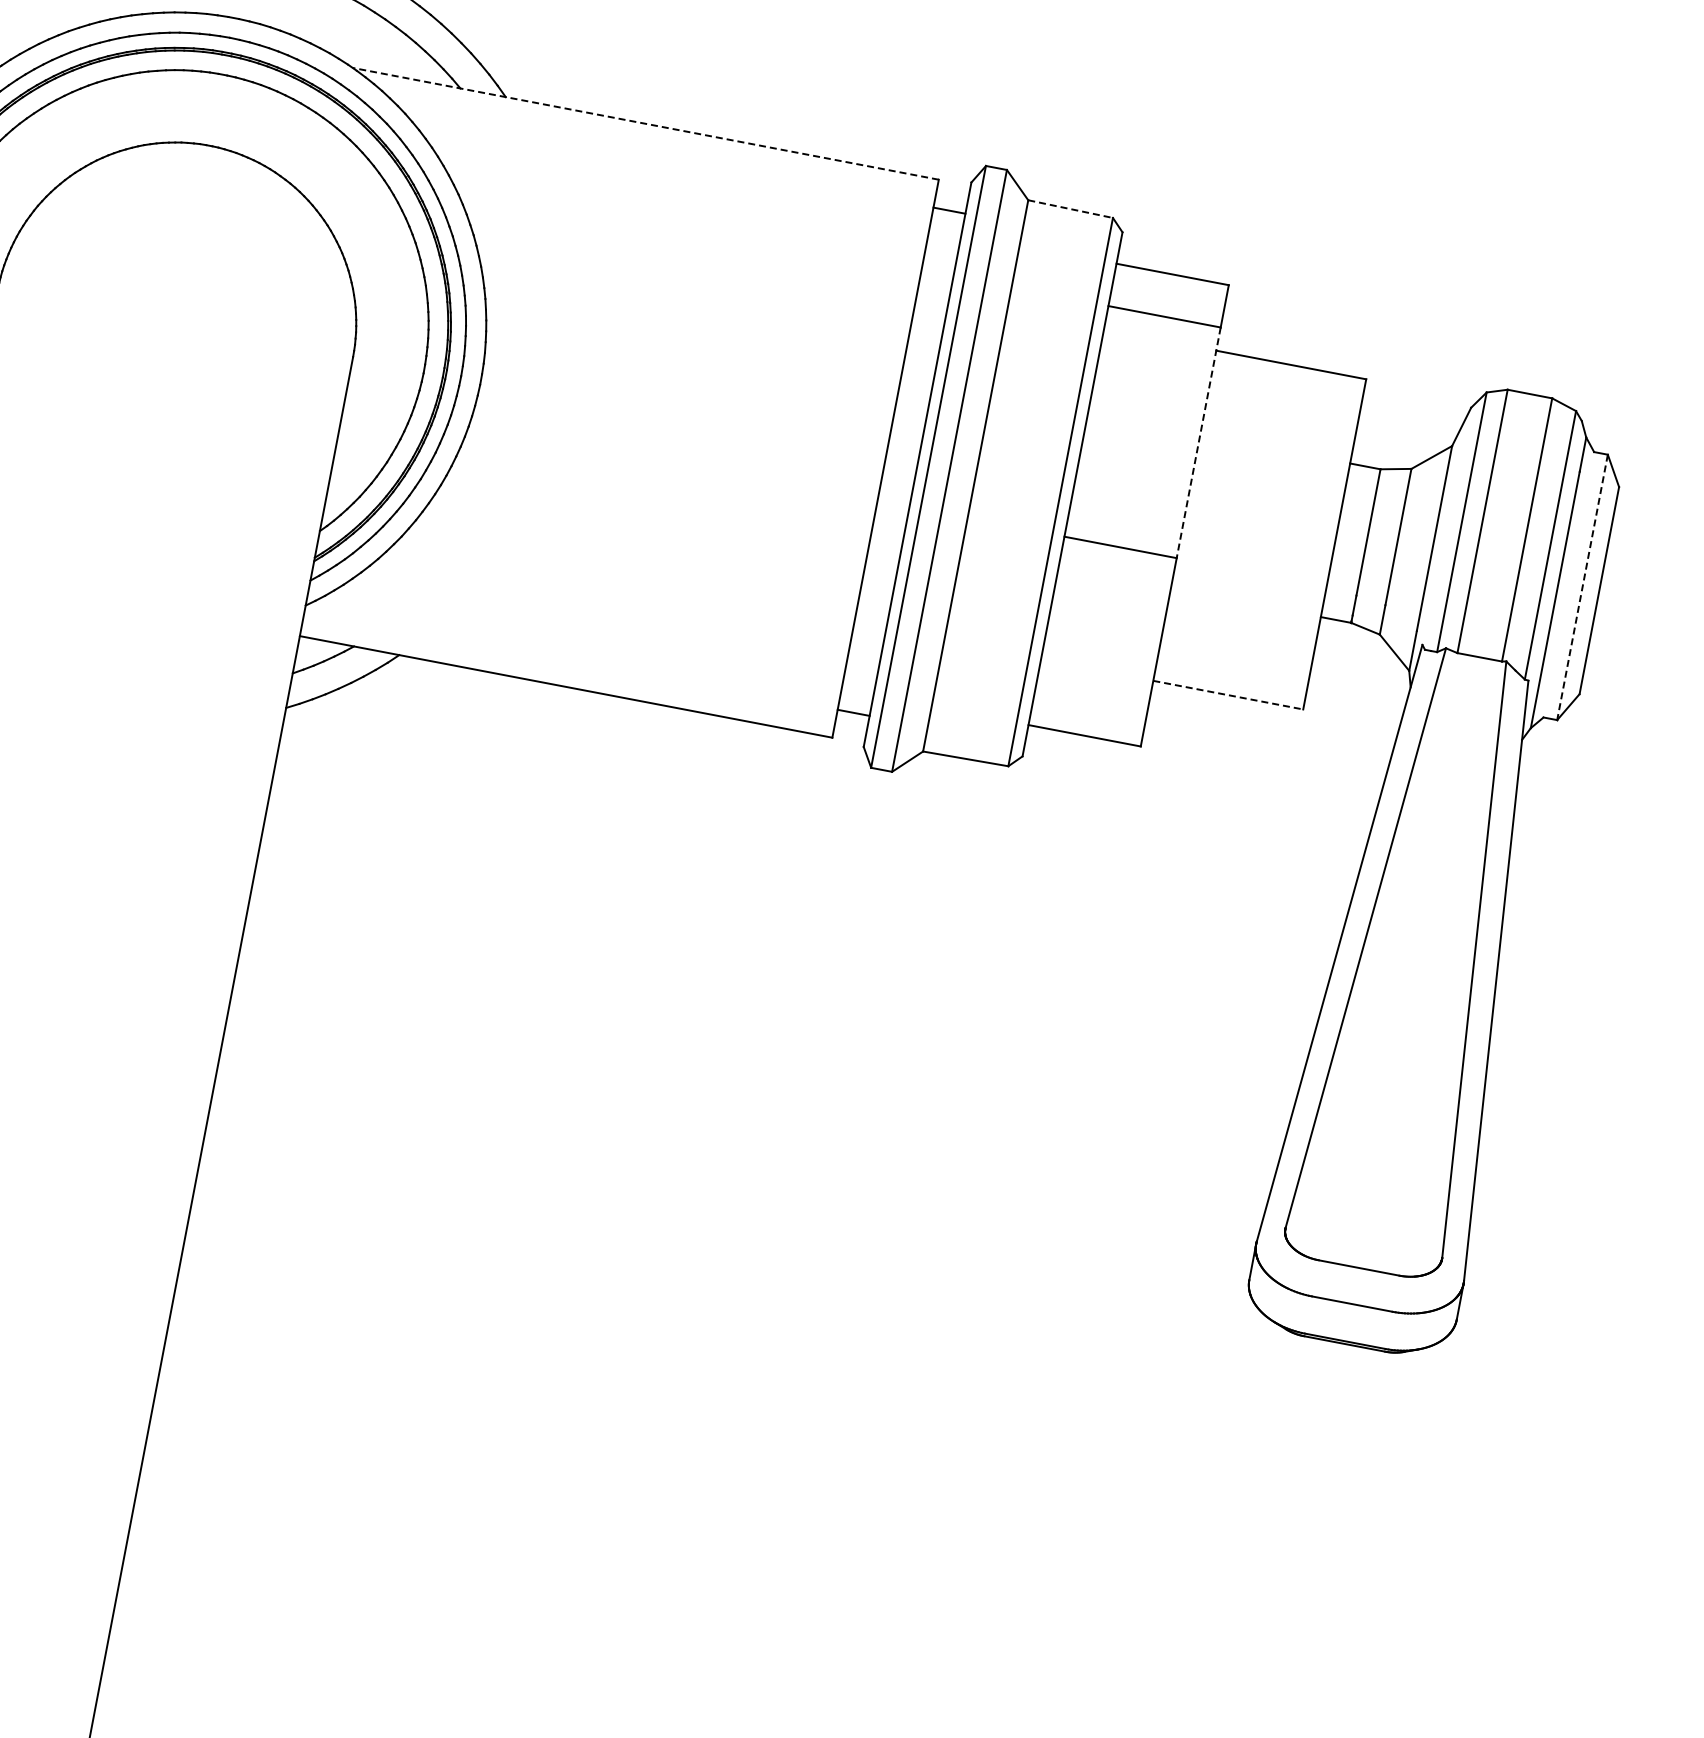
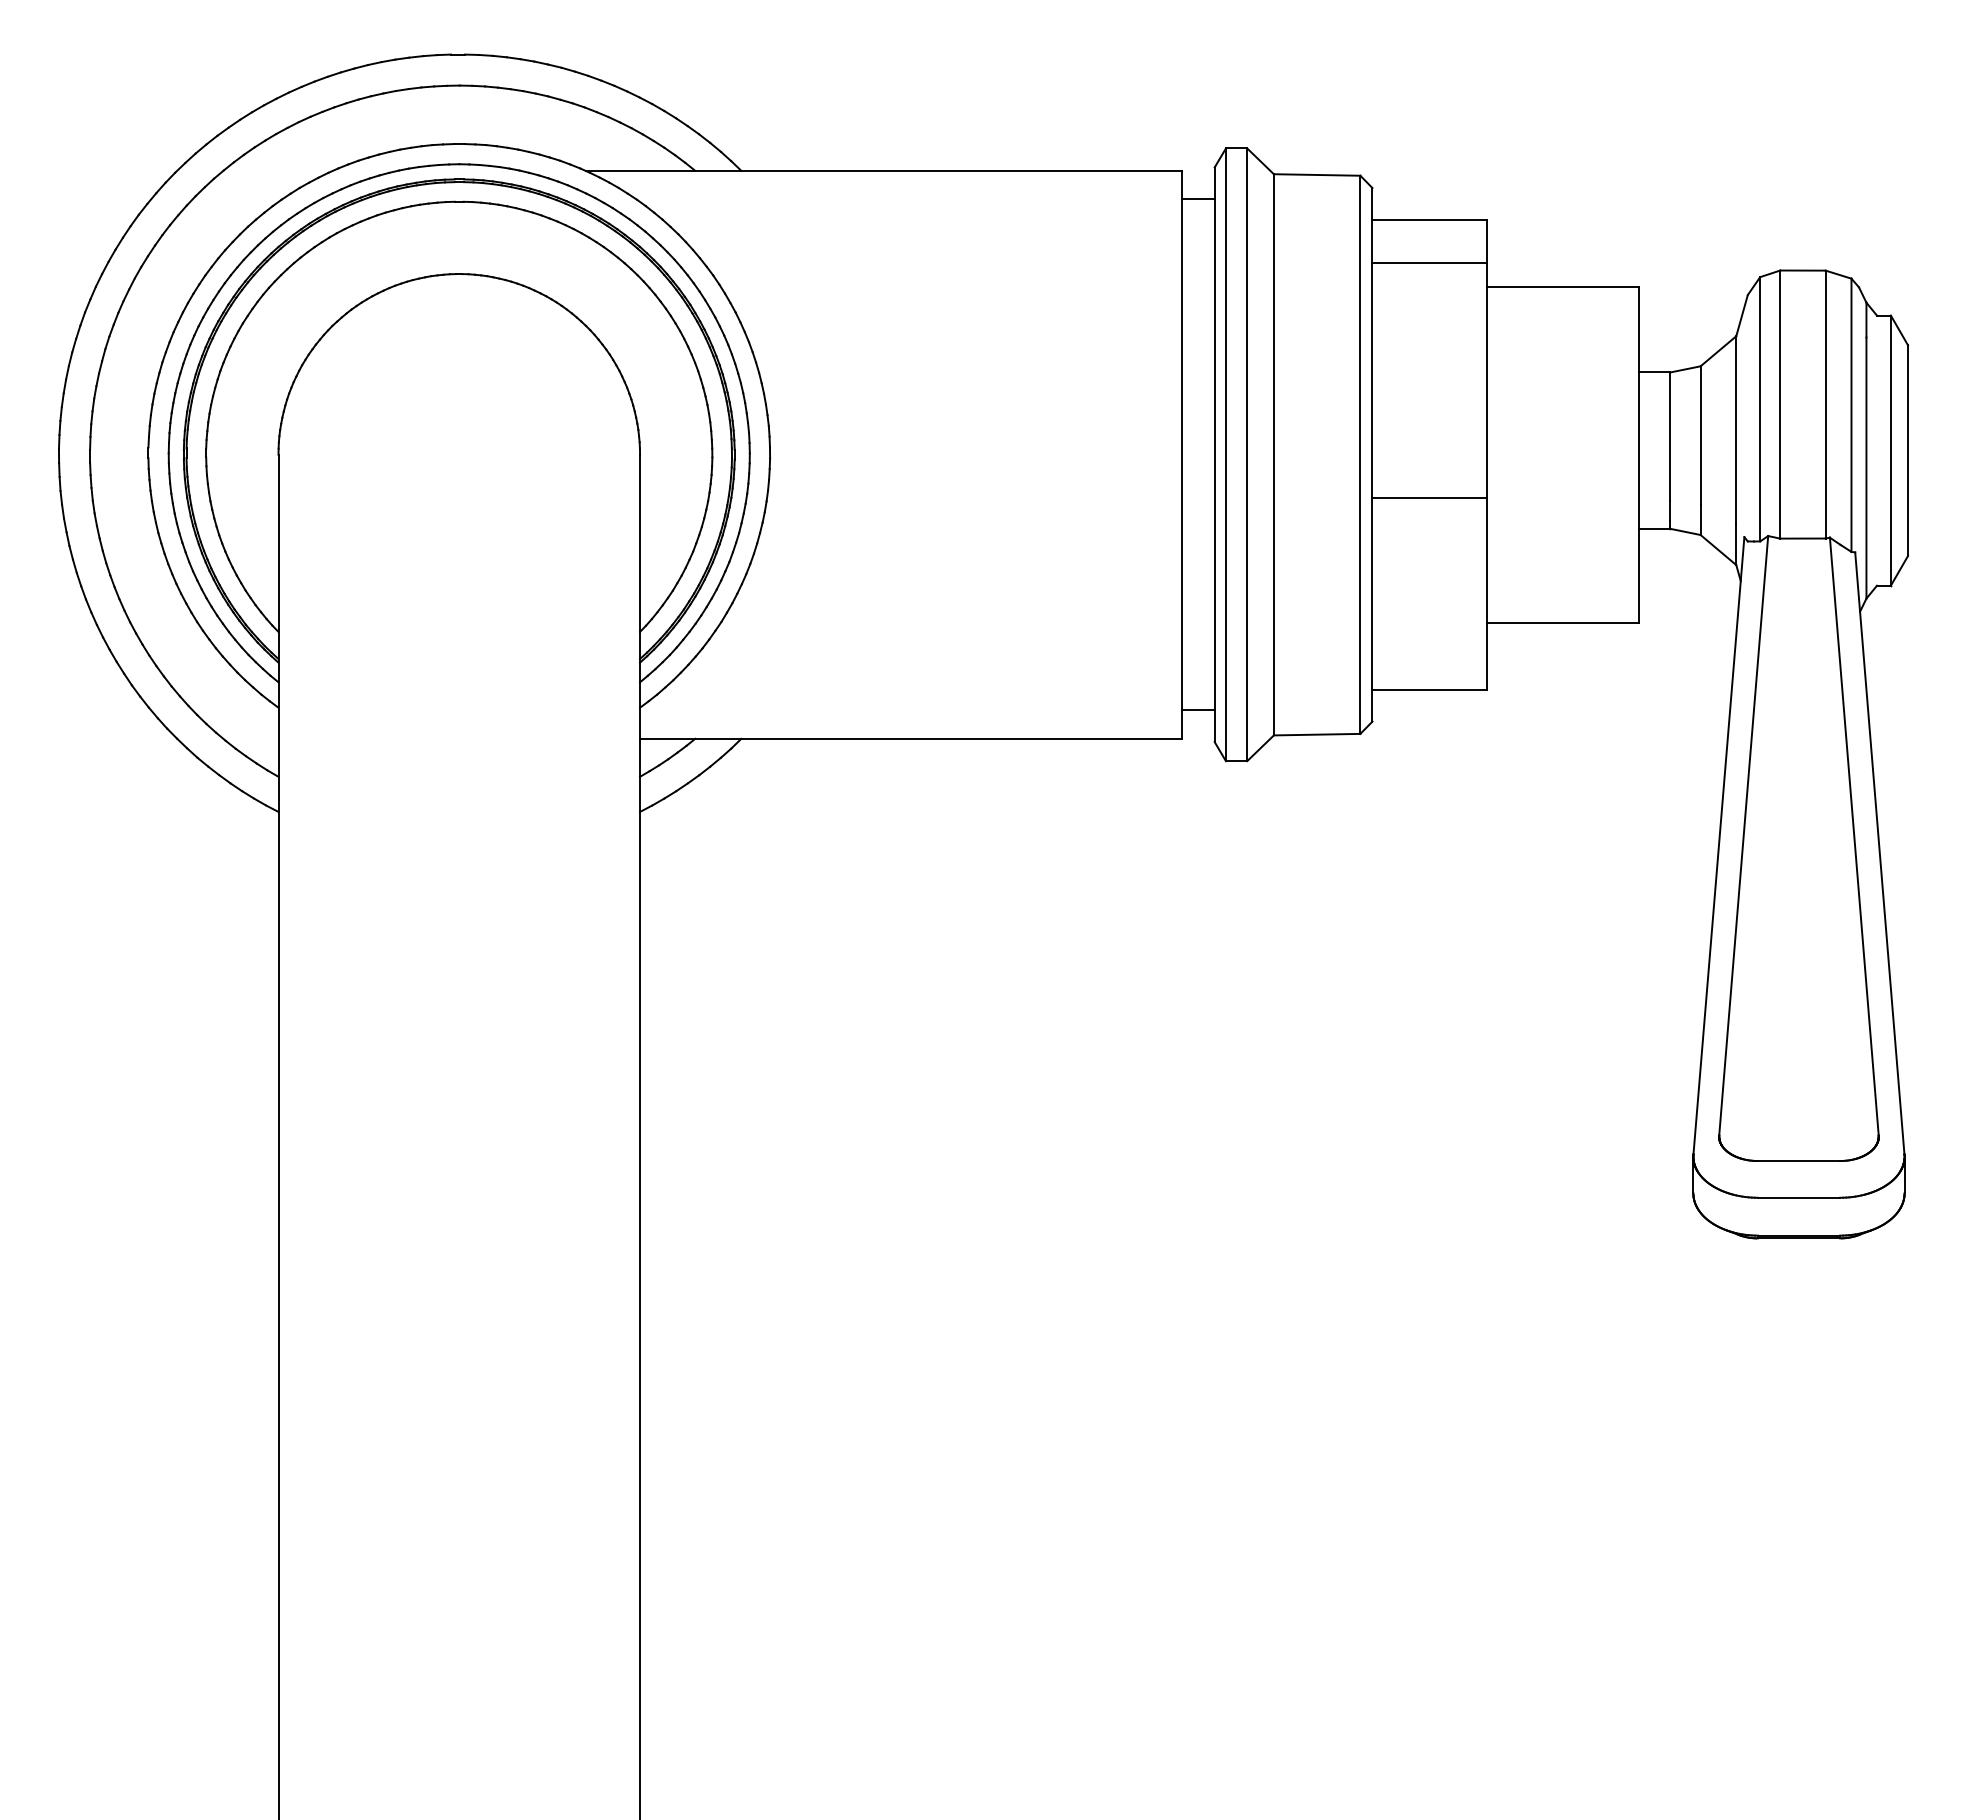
line: (645, 123) -> (883, 170), dashed -> solid
line: (1071, 208) -> (1317, 174), dashed -> solid
line: (1198, 443) -> (1486, 381), dashed -> solid
line: (1582, 588) -> (1890, 451), dashed -> solid
line: (1228, 694) -> (1563, 622), dashed -> solid

